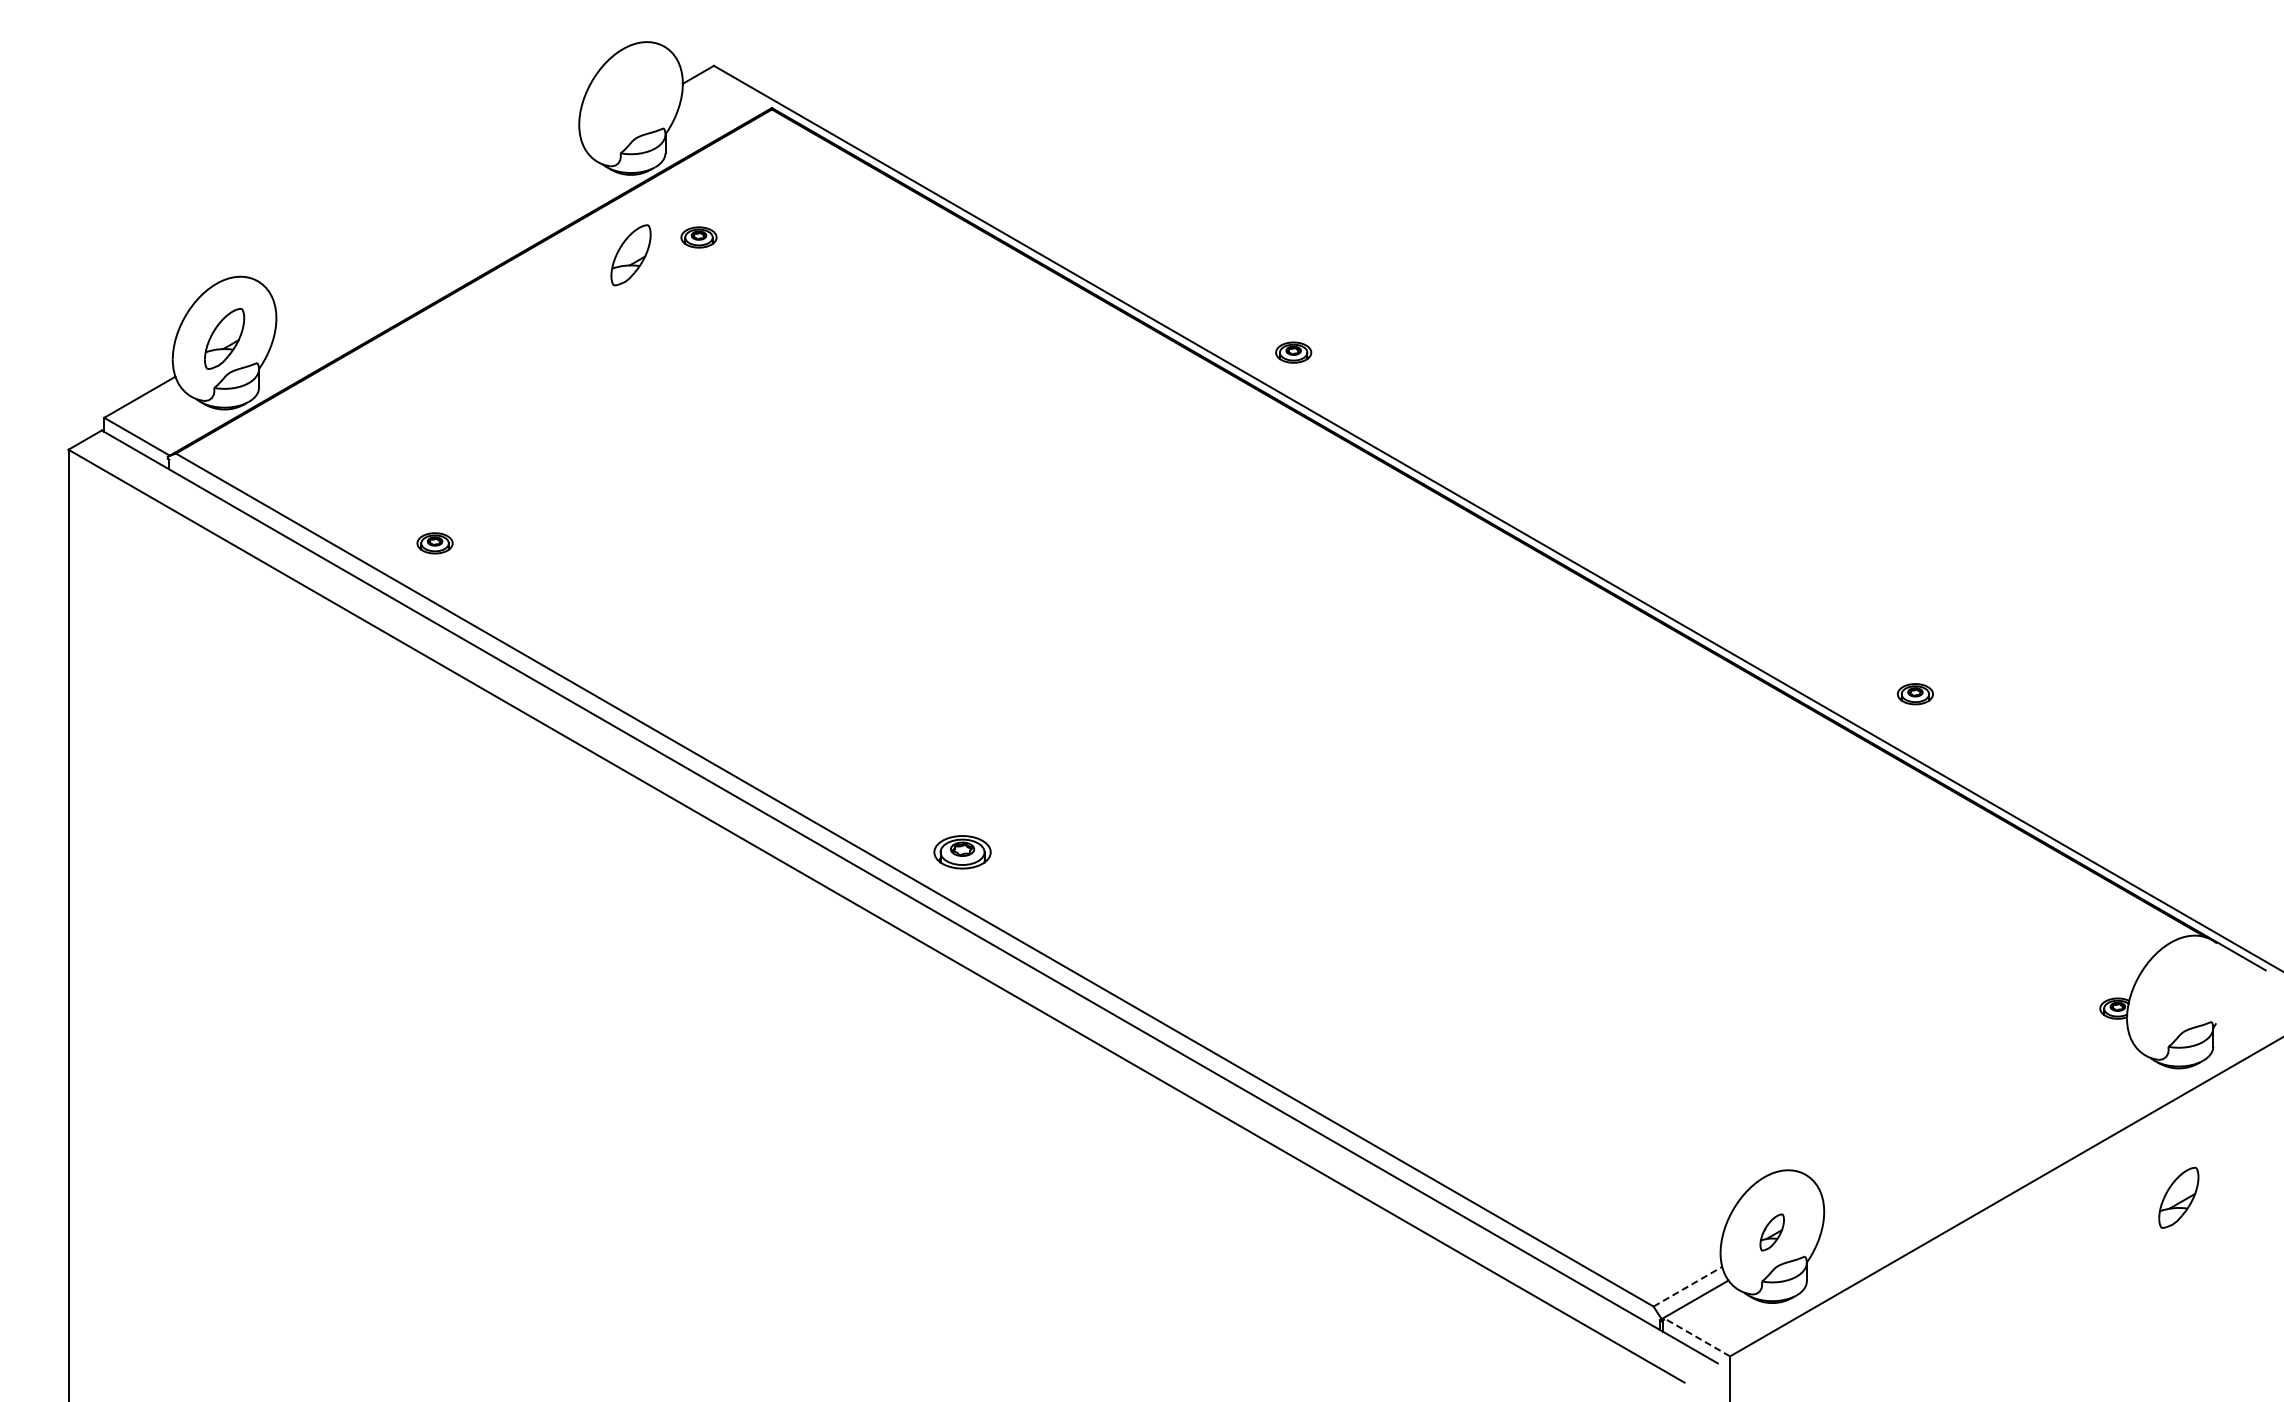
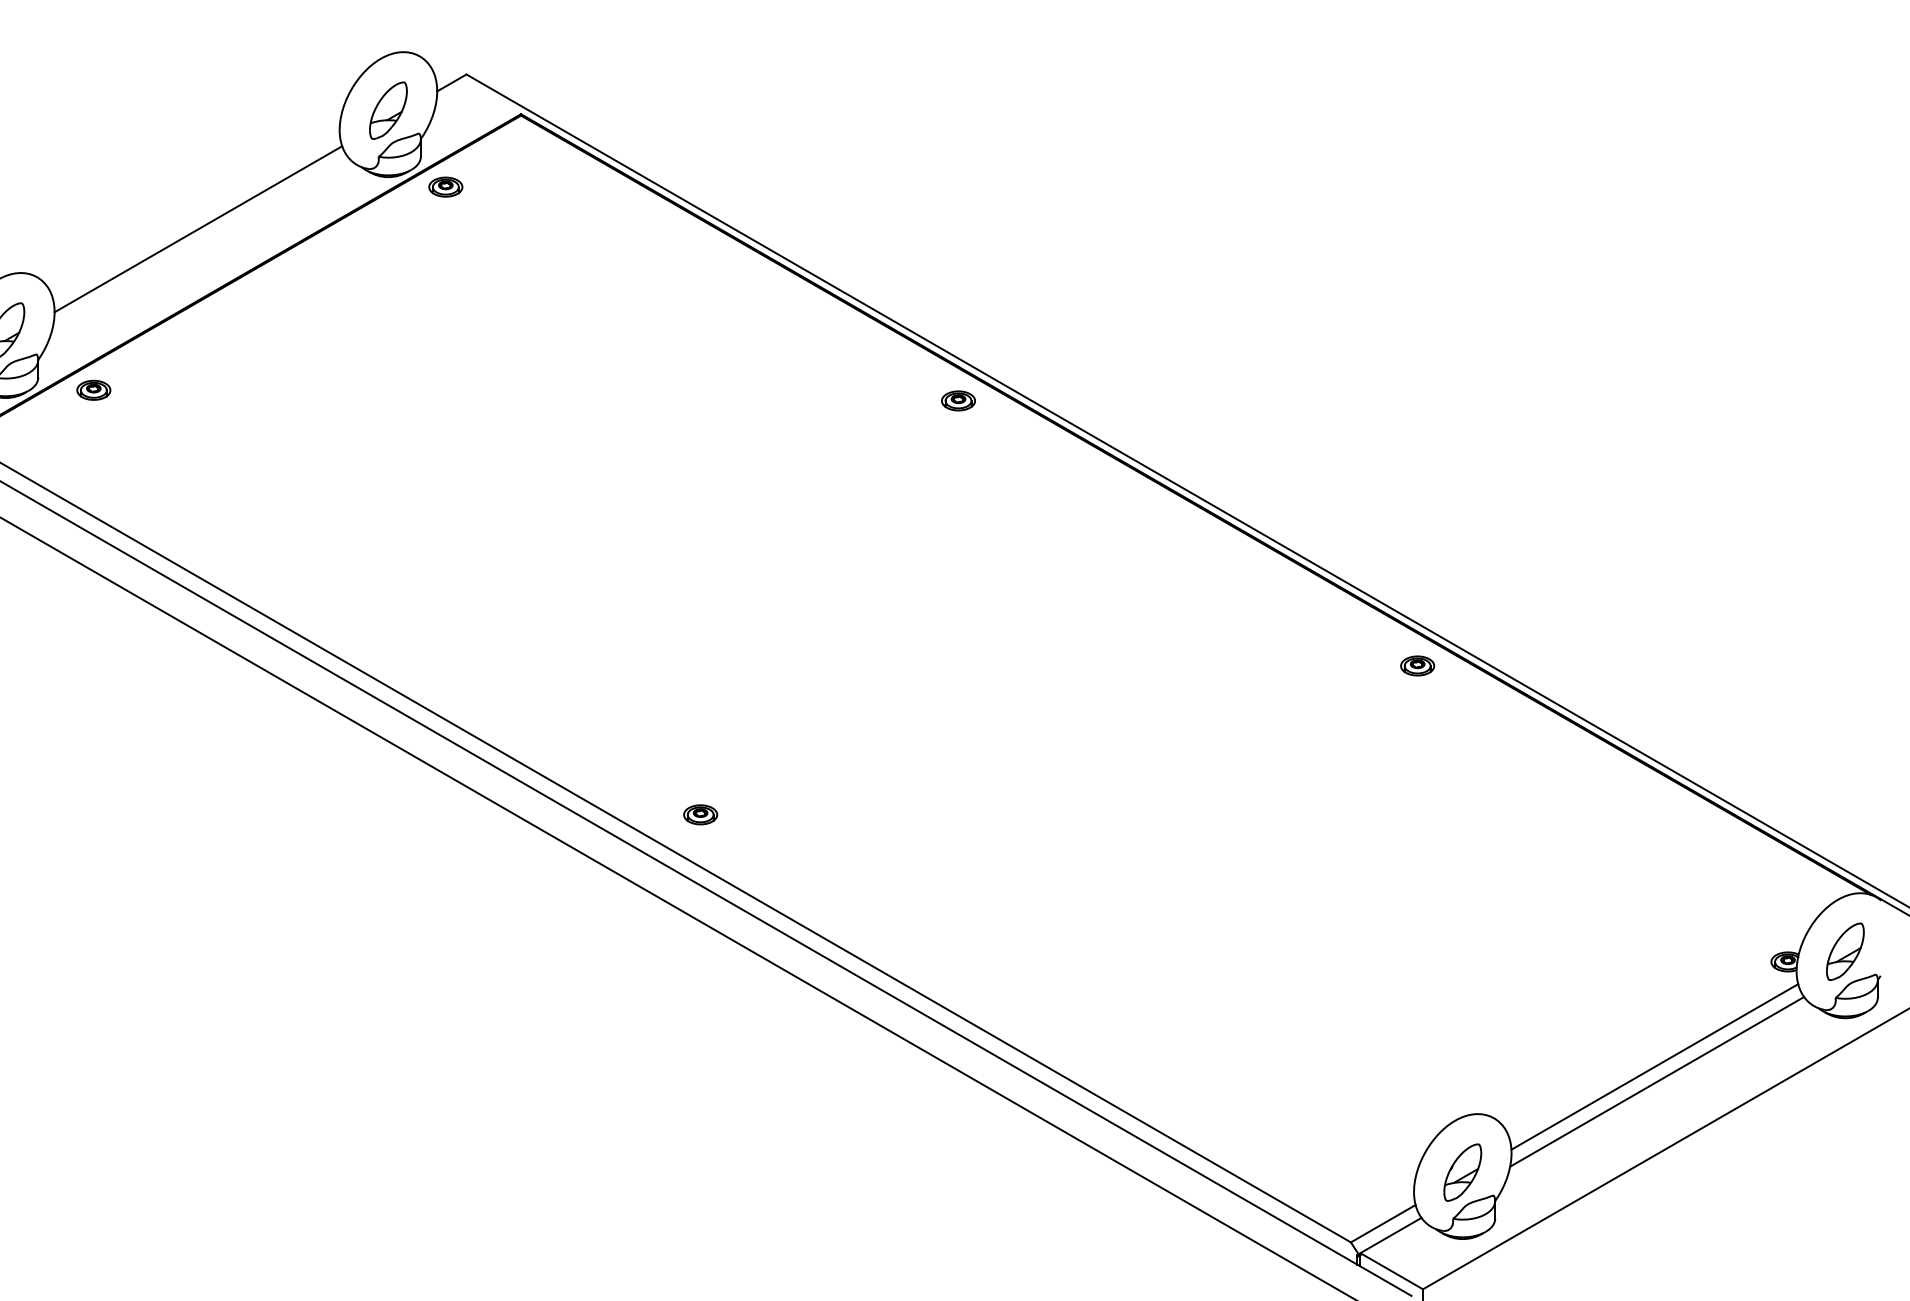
line: (428, 230) -> (197, 229), added
part: (698, 237) -> (445, 187), moved
part: (630, 255) -> (387, 110), moved
part: (1293, 352) -> (958, 400), moved
part: (434, 543) -> (93, 390), moved
part: (1914, 694) -> (1416, 666), moved
part: (962, 852) -> (700, 814), size x0.62
line: (1976, 1120) -> (1654, 1067), added
line: (1978, 1135) -> (1656, 1081), added
part: (2178, 1197) -> (1845, 951), moved
part: (1771, 1232) -> (1461, 1172), size x1.67
line: (1687, 1286) -> (1382, 1223), dashed -> solid
line: (1696, 1337) -> (1391, 1271), dashed -> solid

